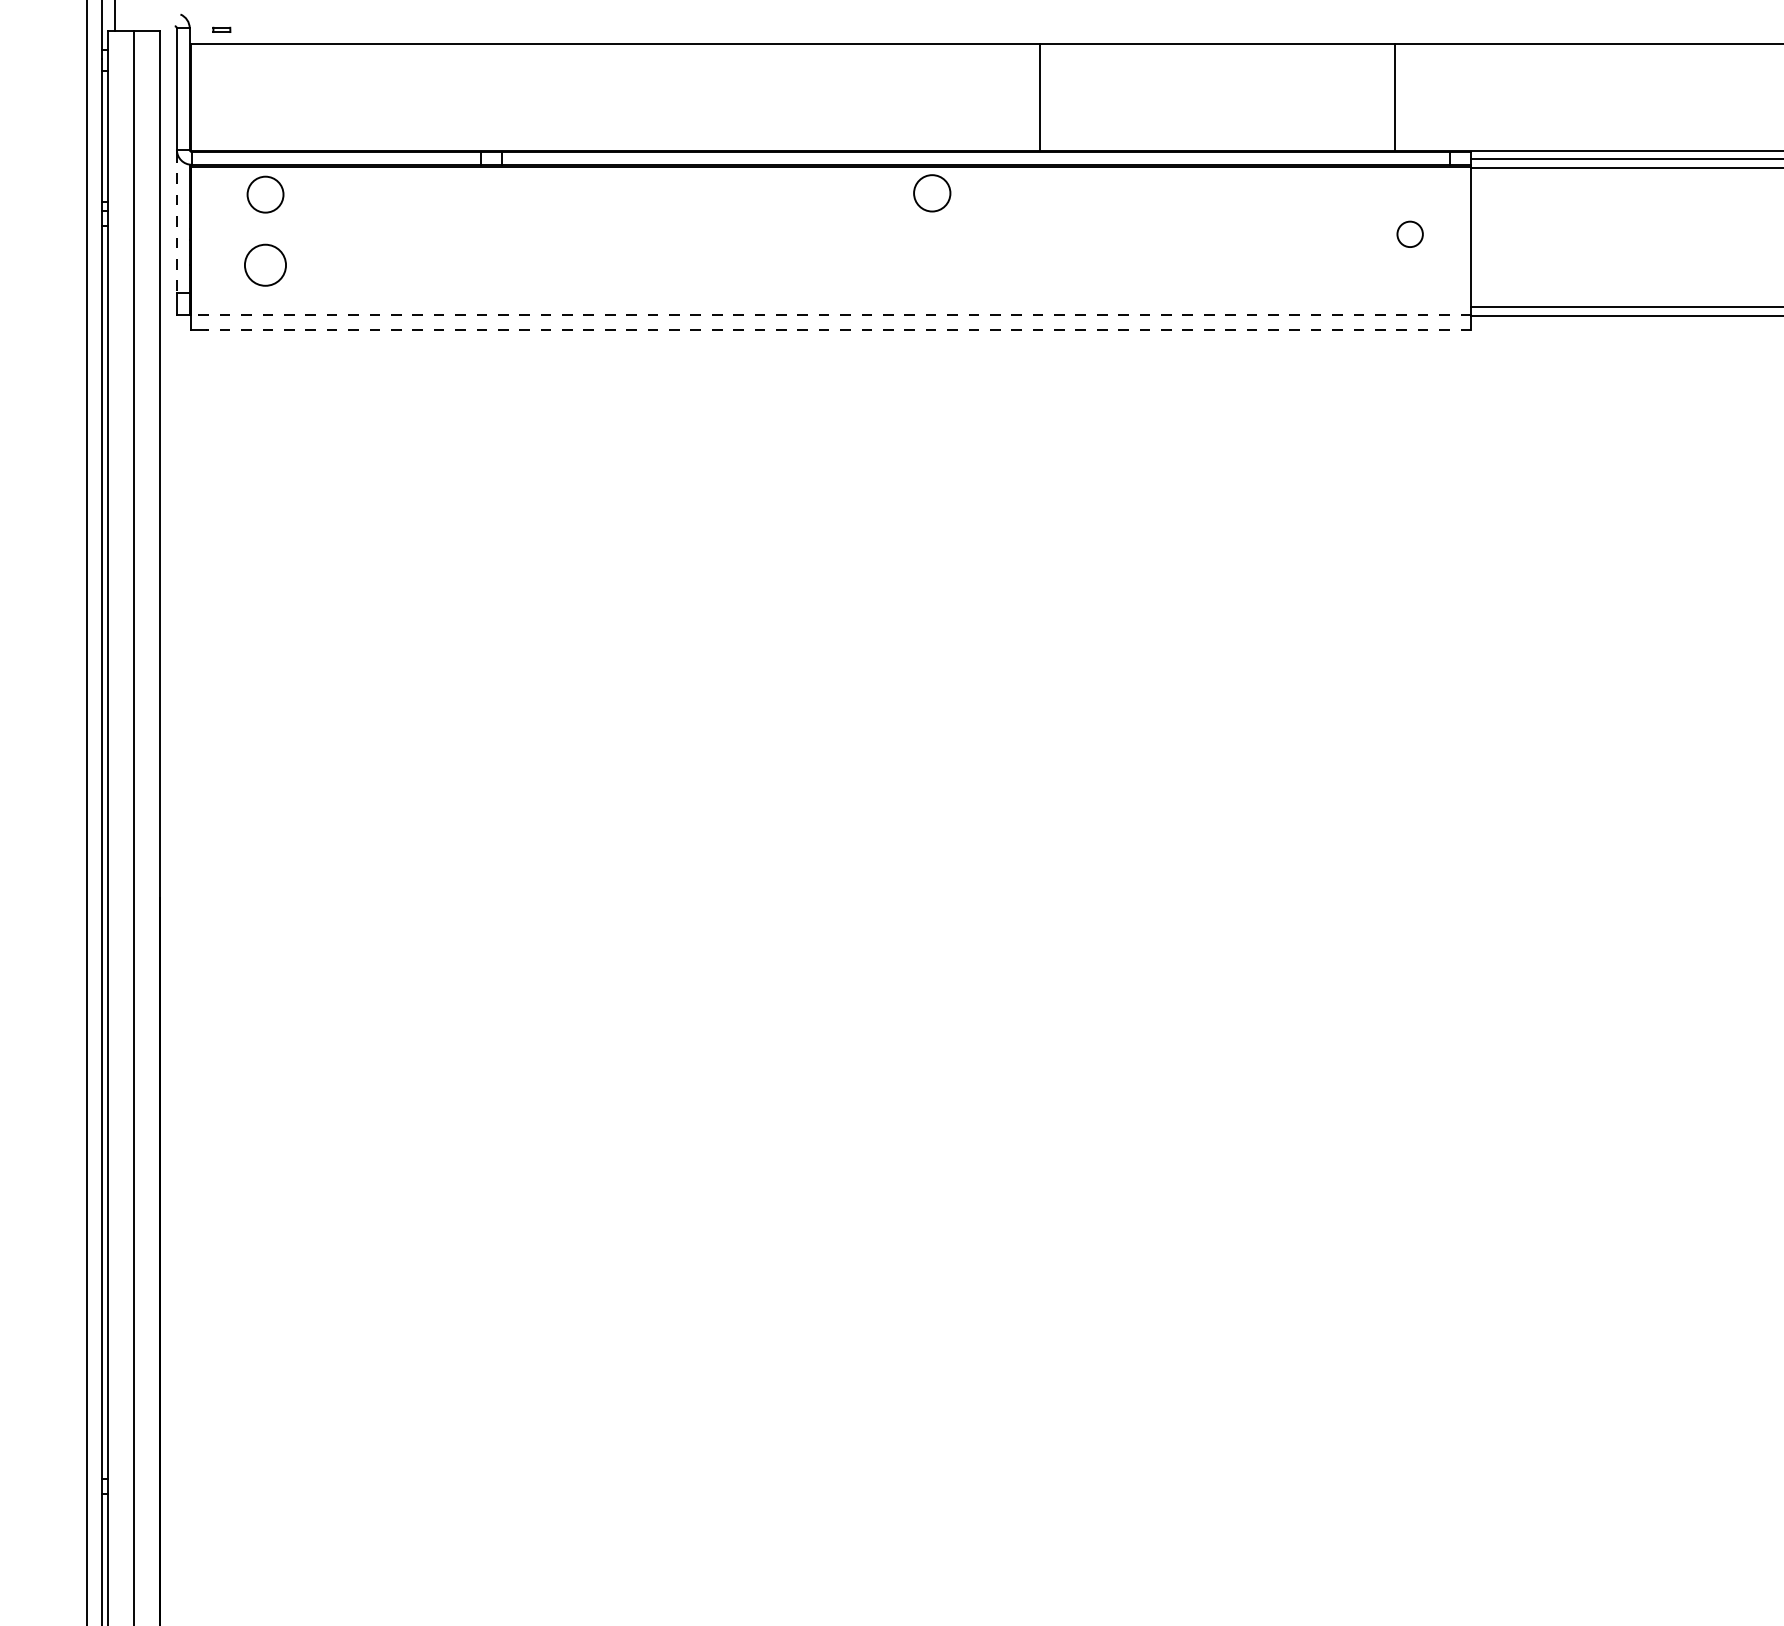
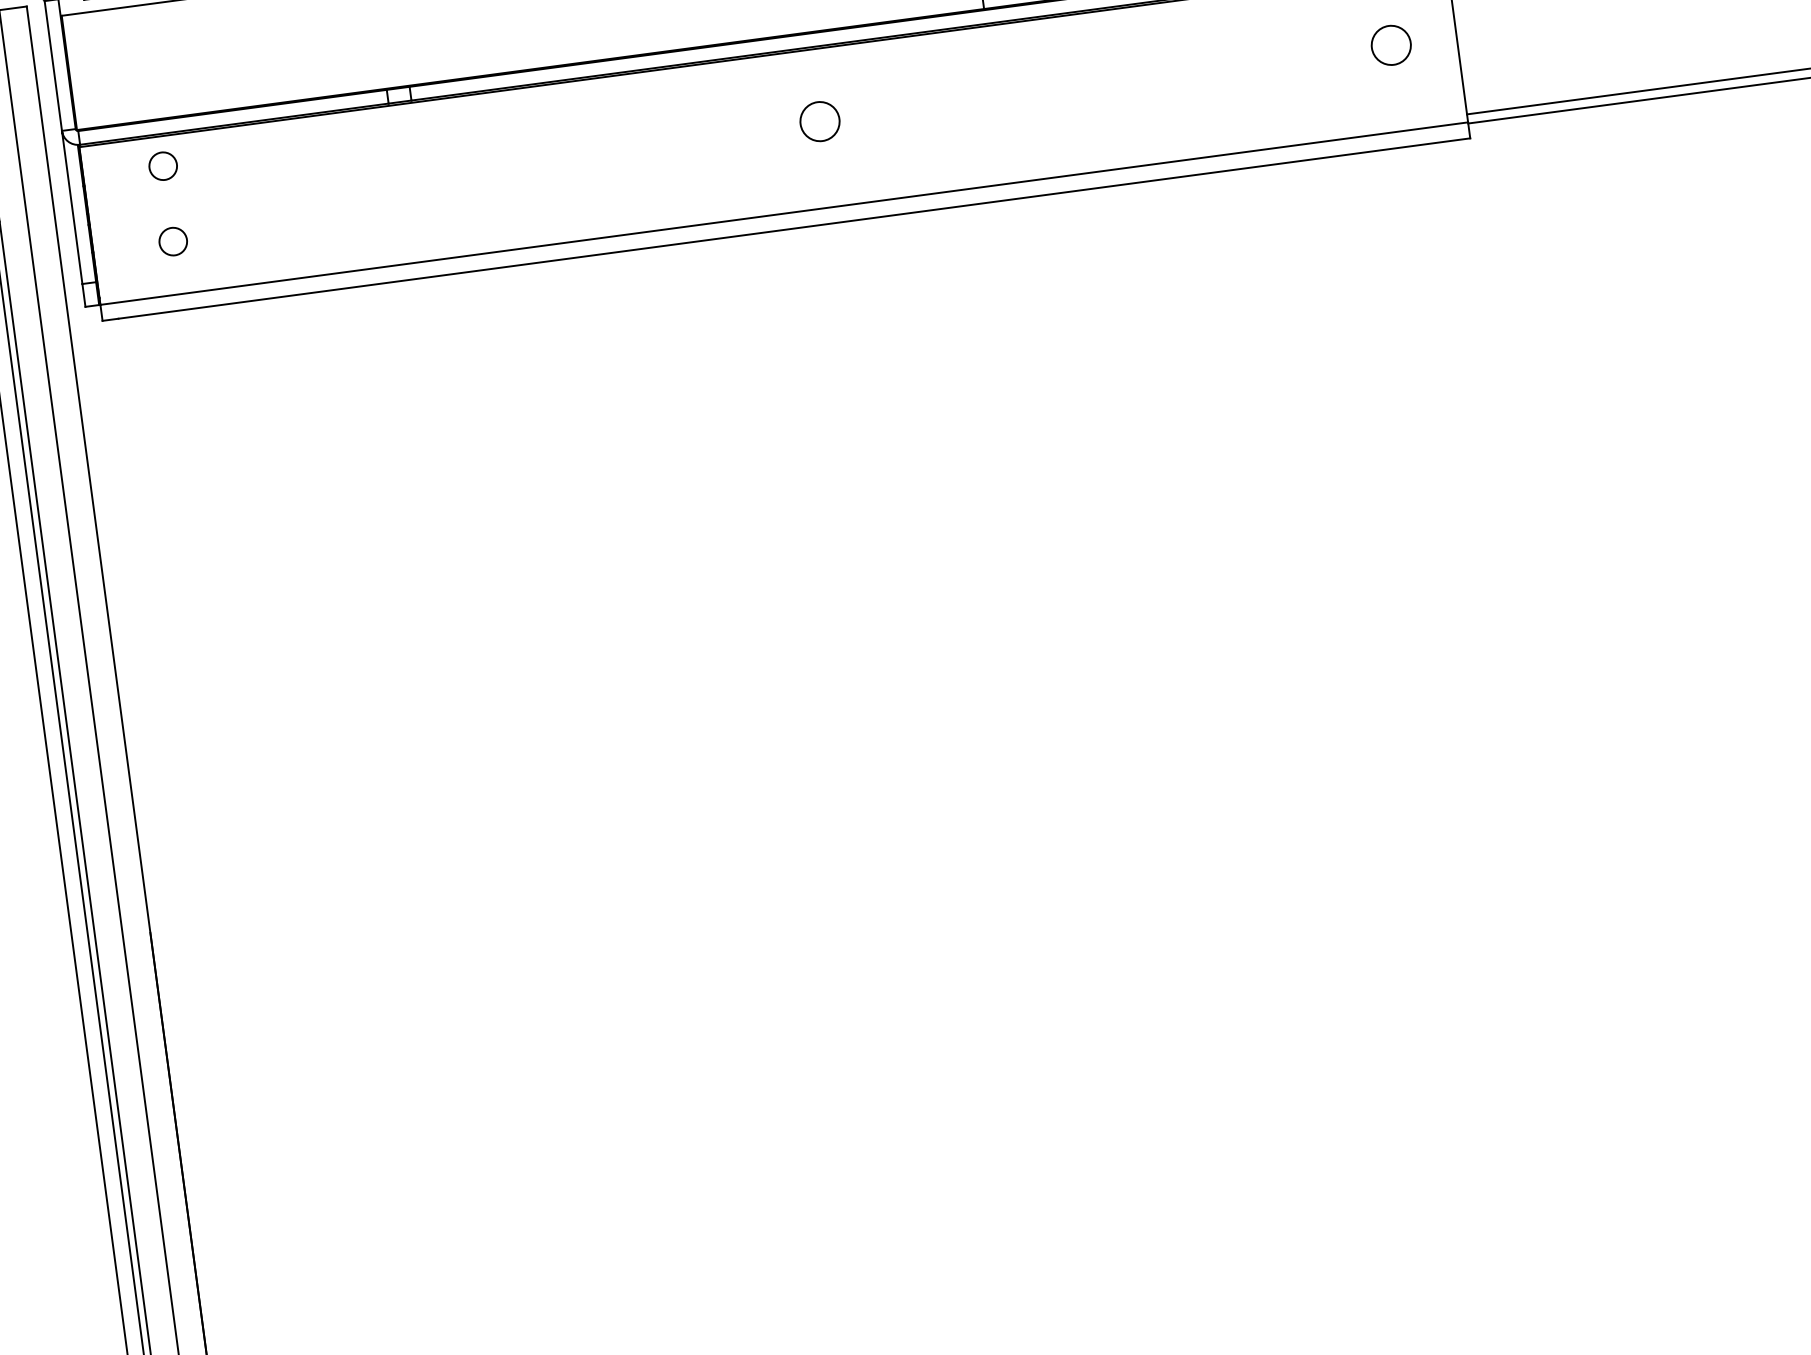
circle: (932, 193) -> (820, 121), moved
circle: (265, 194) -> (163, 165), size x0.71
line: (176, 222) -> (71, 208), dashed -> solid
circle: (1410, 234) -> (1391, 45), size x1.43
circle: (265, 265) -> (173, 241), size x0.62
line: (830, 314) -> (783, 213), dashed -> solid
line: (838, 329) -> (794, 228), dashed -> solid

